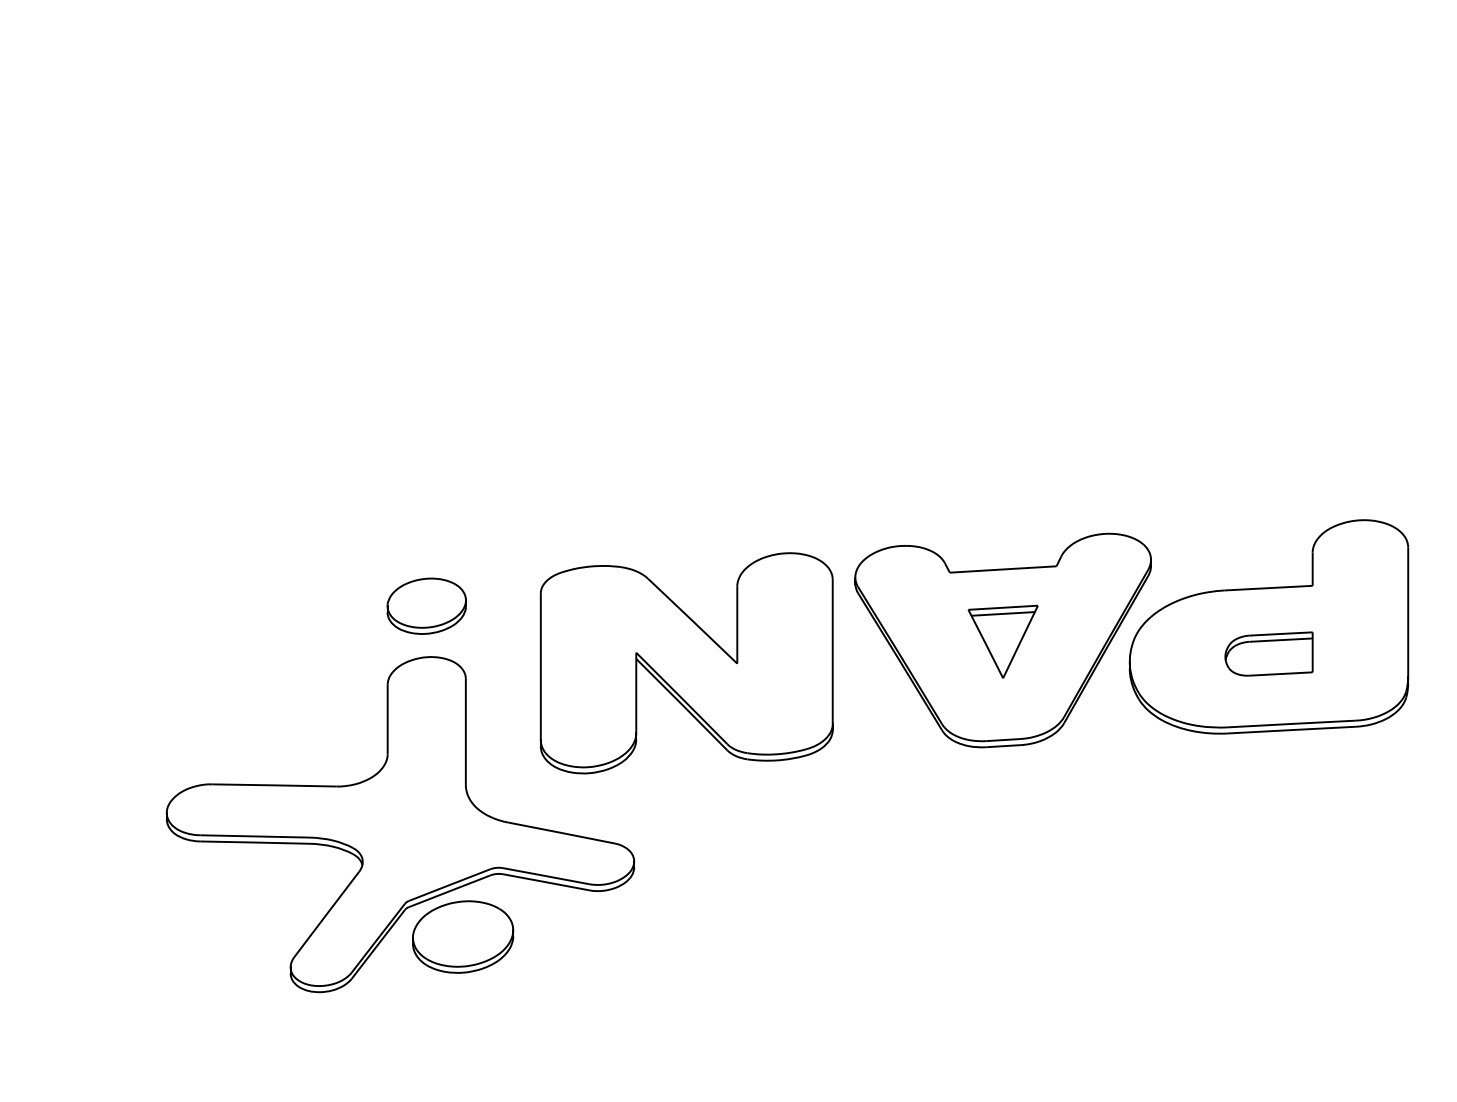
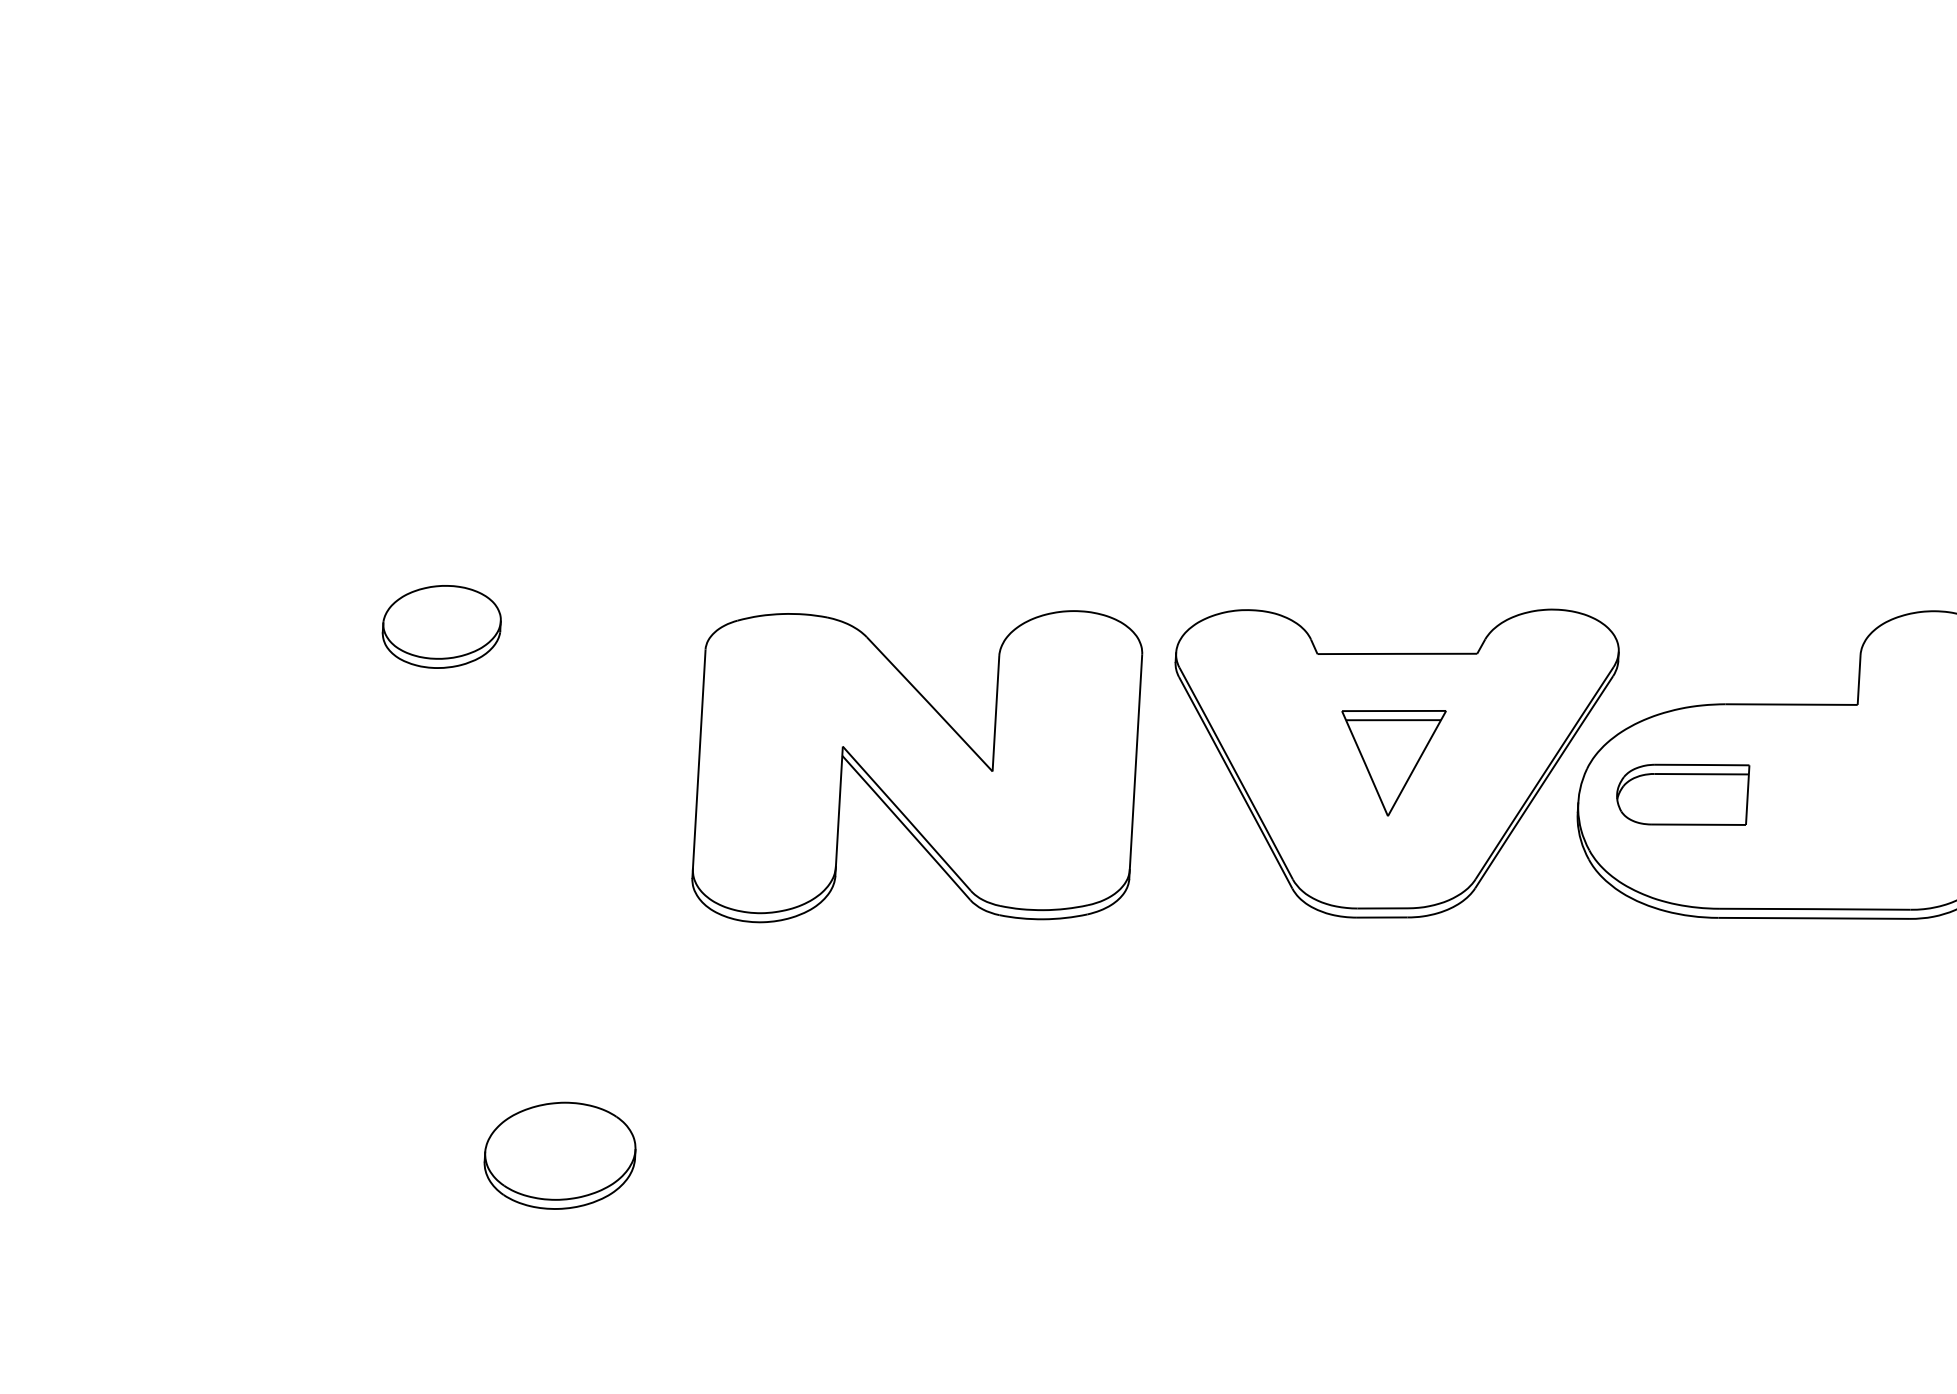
part: (426, 605) -> (441, 625), moved
part: (1268, 653) -> (1681, 793), moved
part: (400, 824) -> (476, 982), removed

